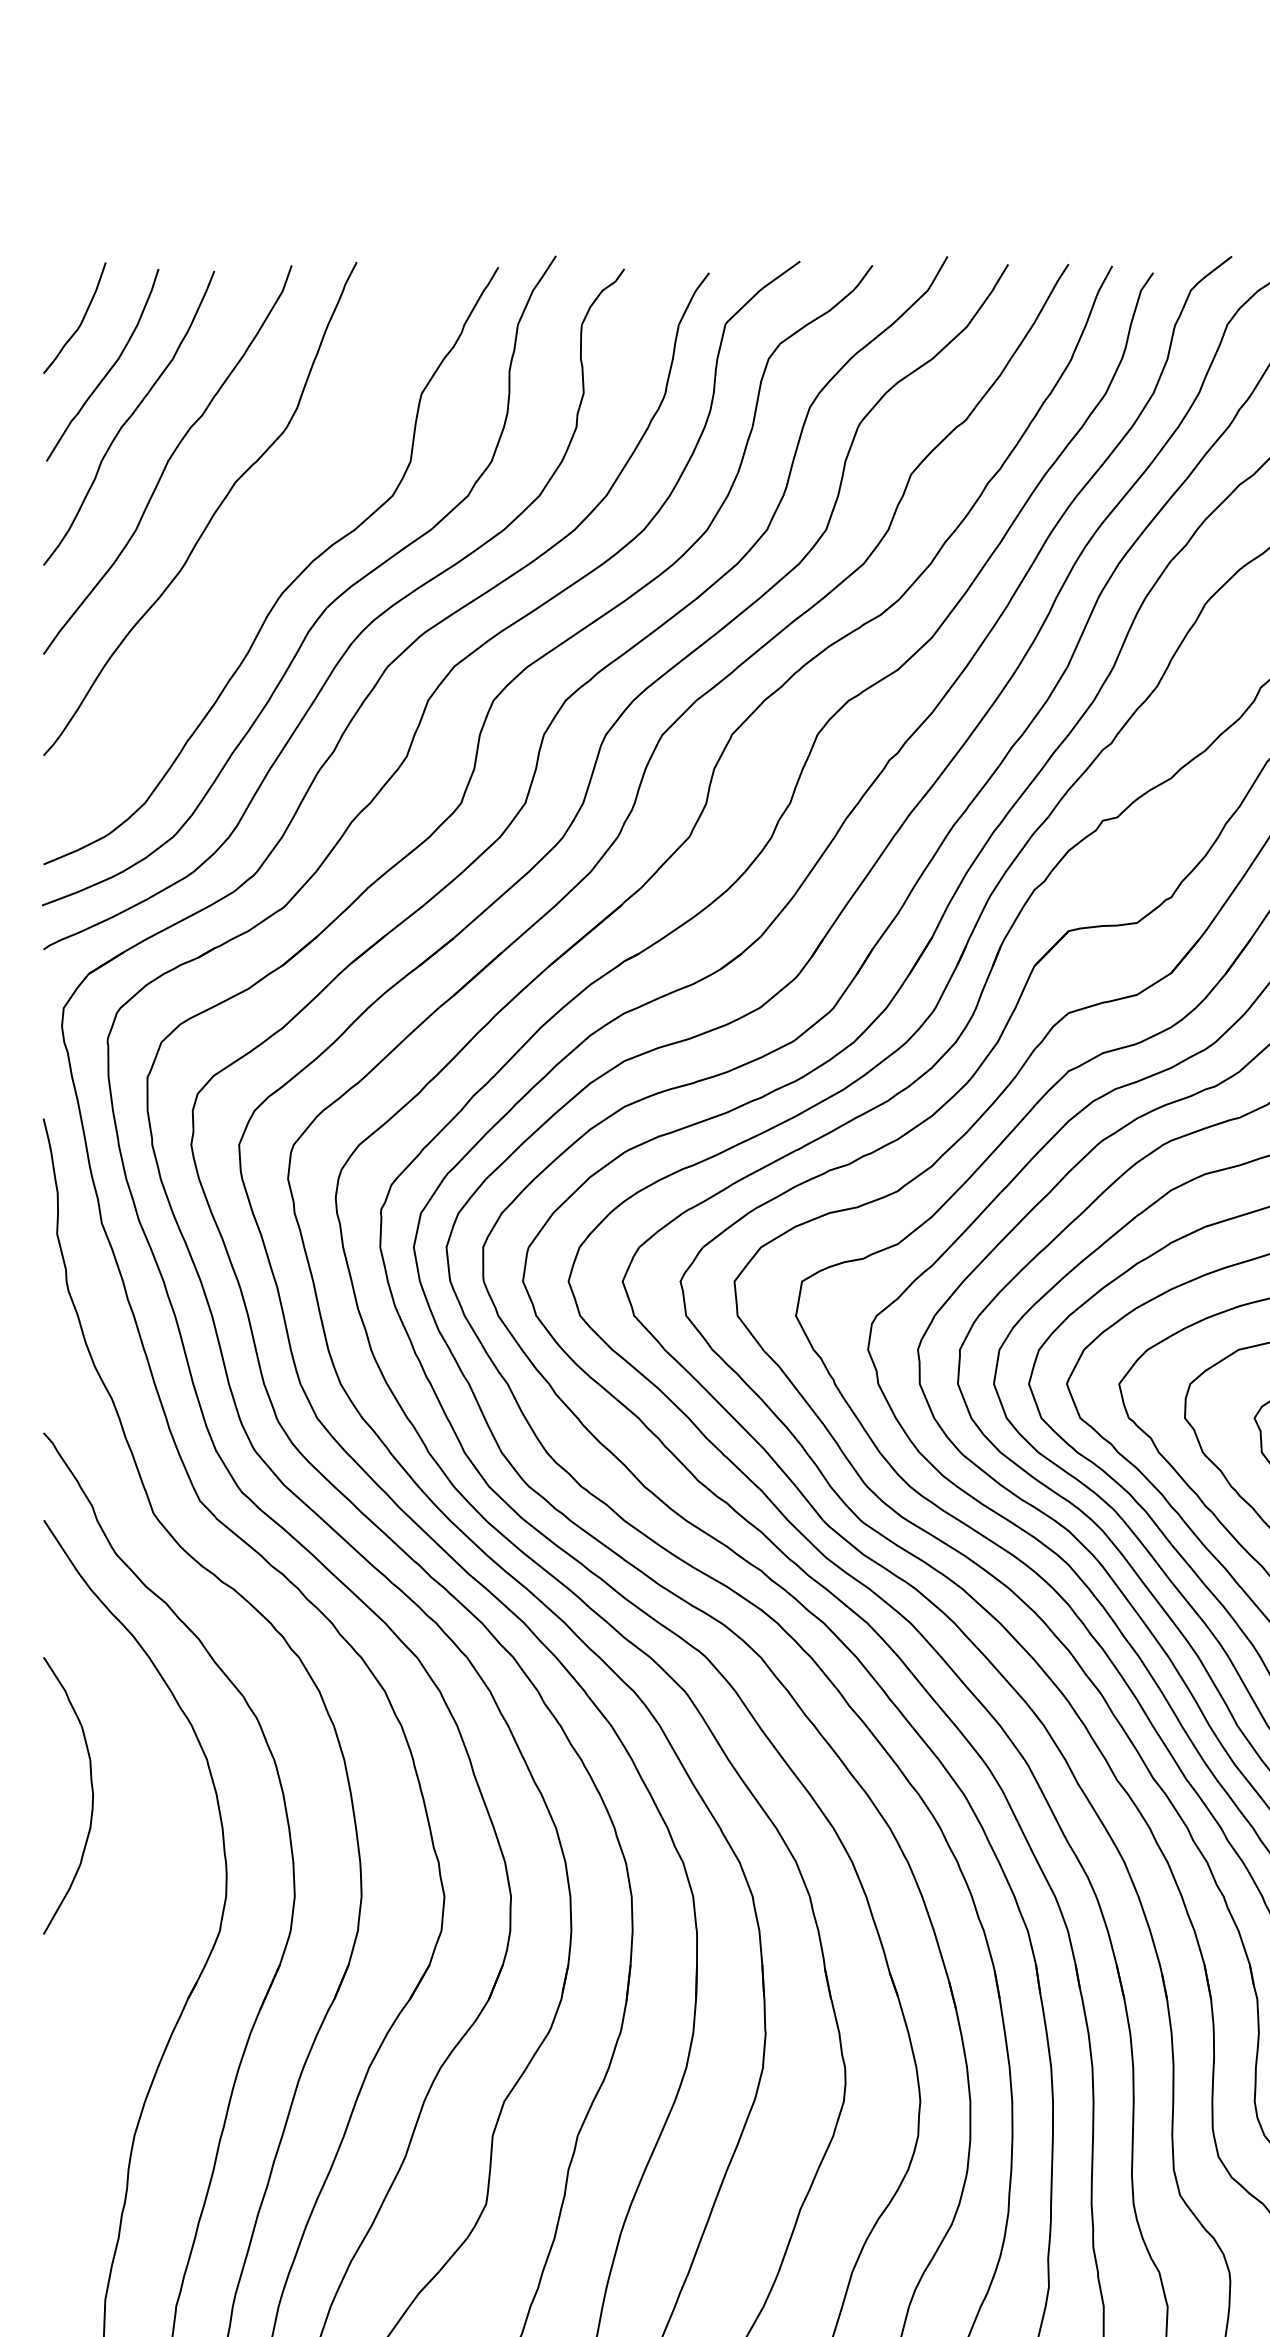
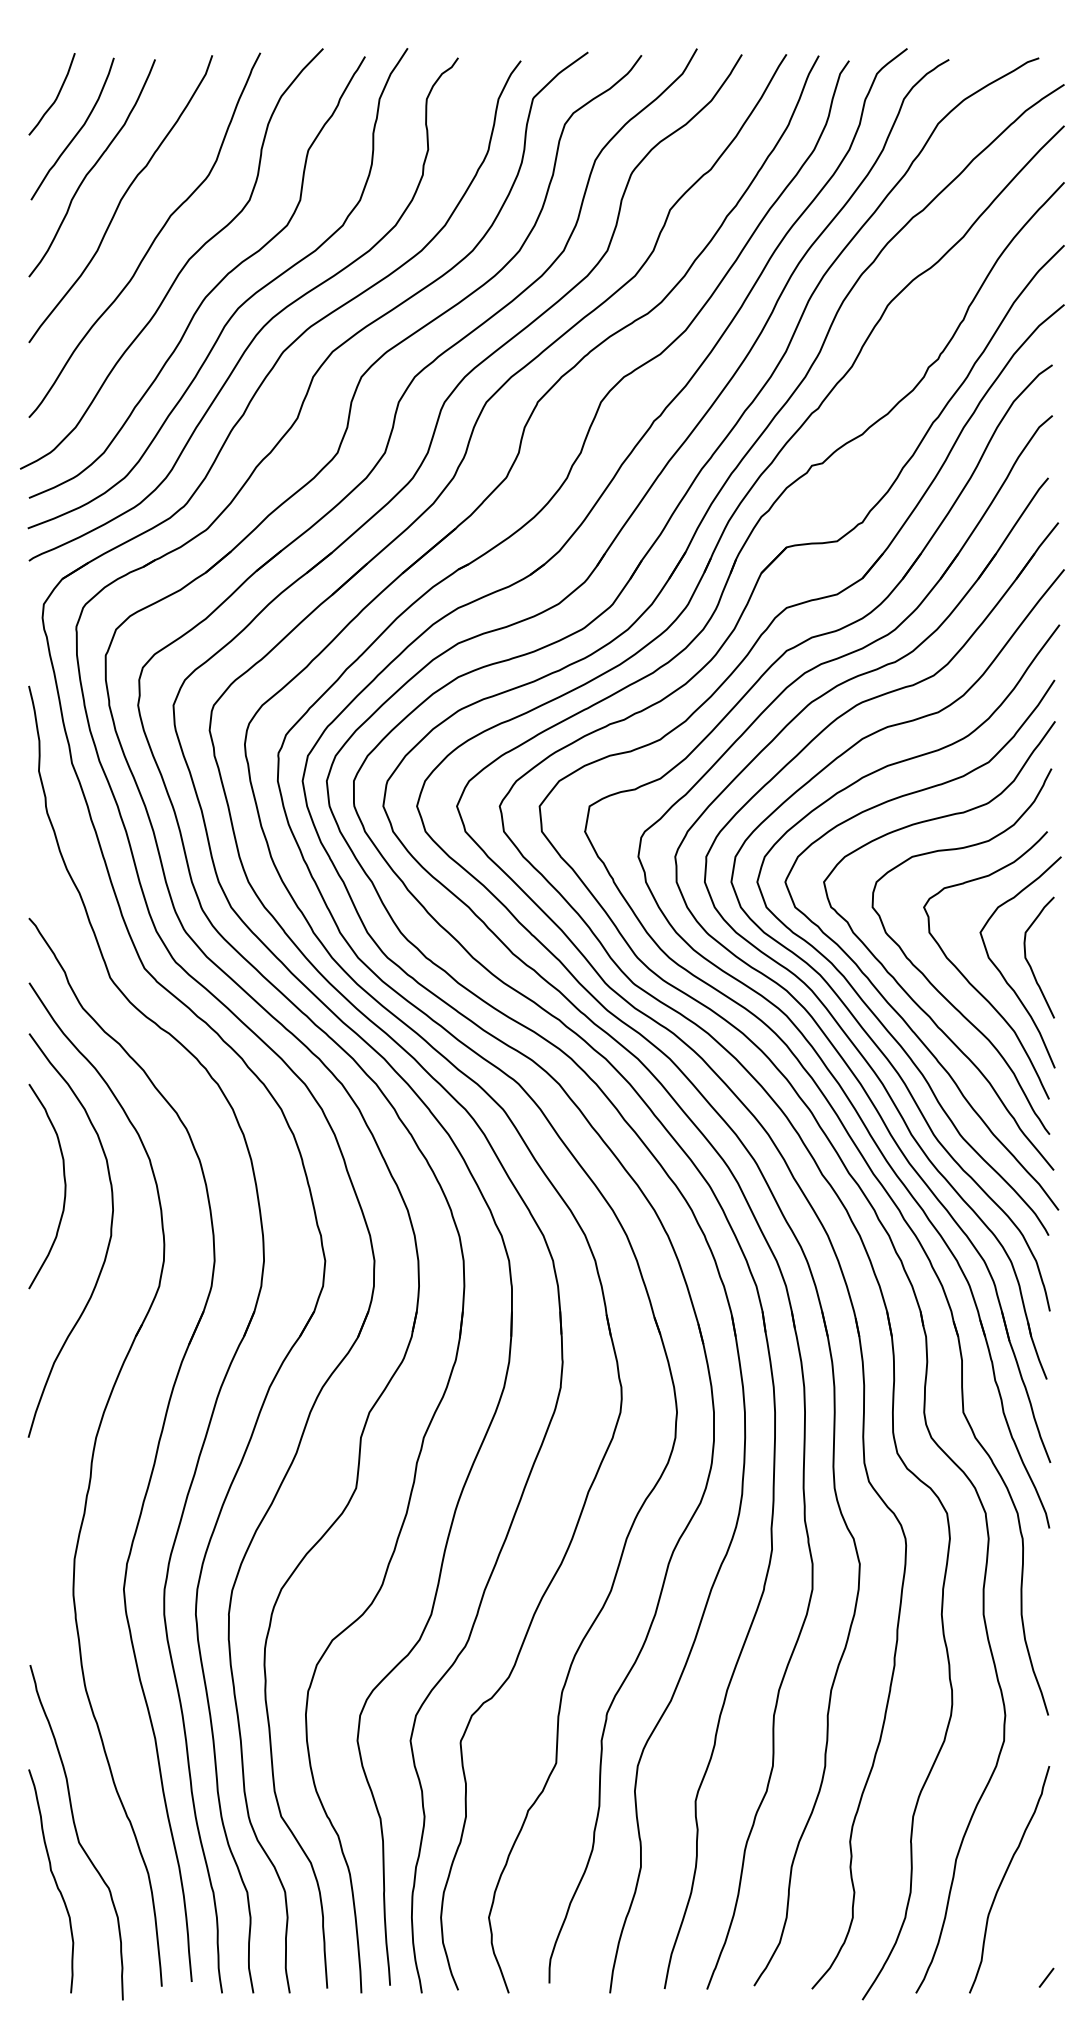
curve: (252, 549) -> (183, 265), added
curve: (149, 1875) -> (107, 1245), added

